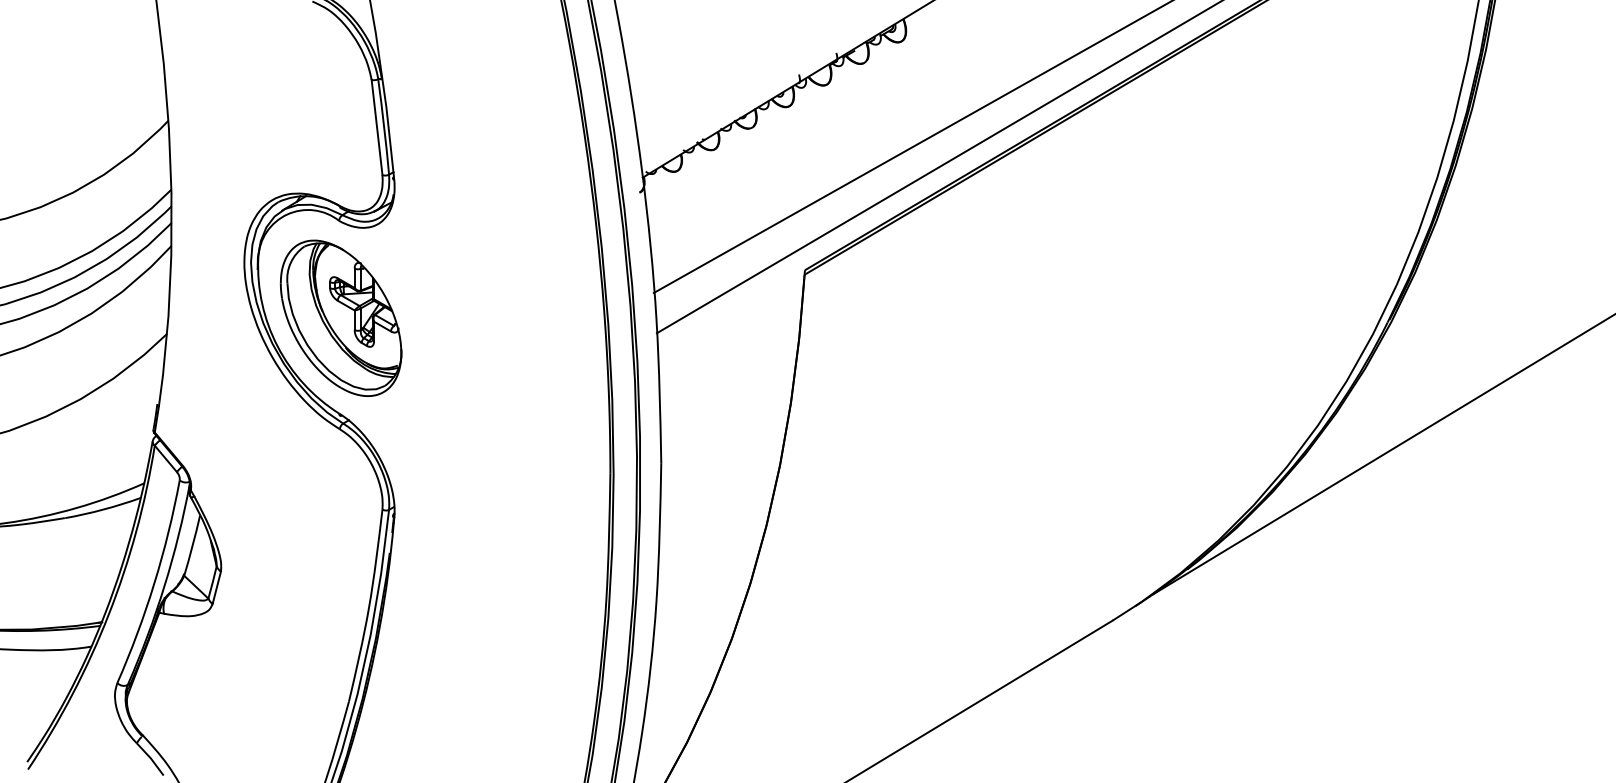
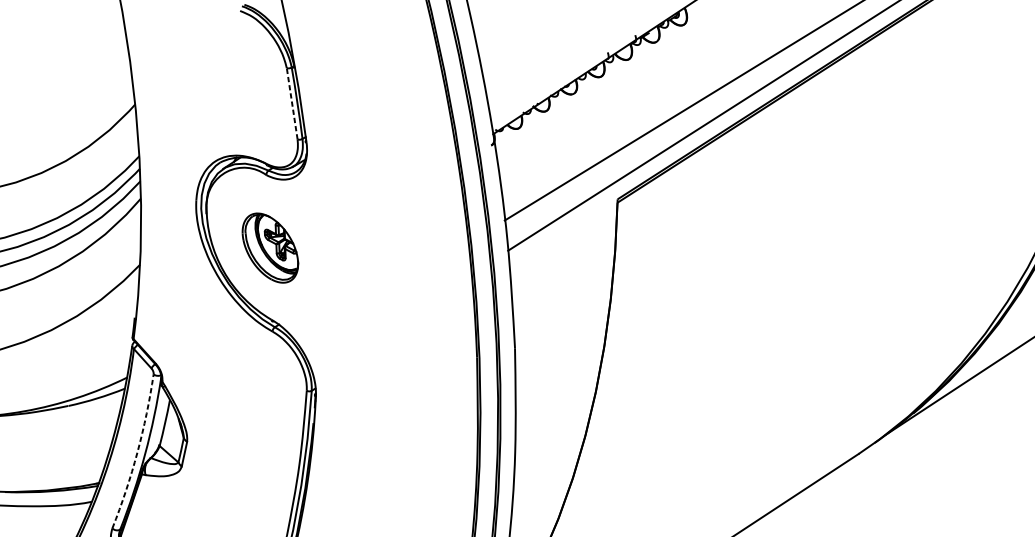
line: (377, 127) -> (292, 103), solid -> dashed
part: (340, 317) -> (269, 247), size x0.6
arc: (154, 583) -> (137, 452), solid -> dashed

